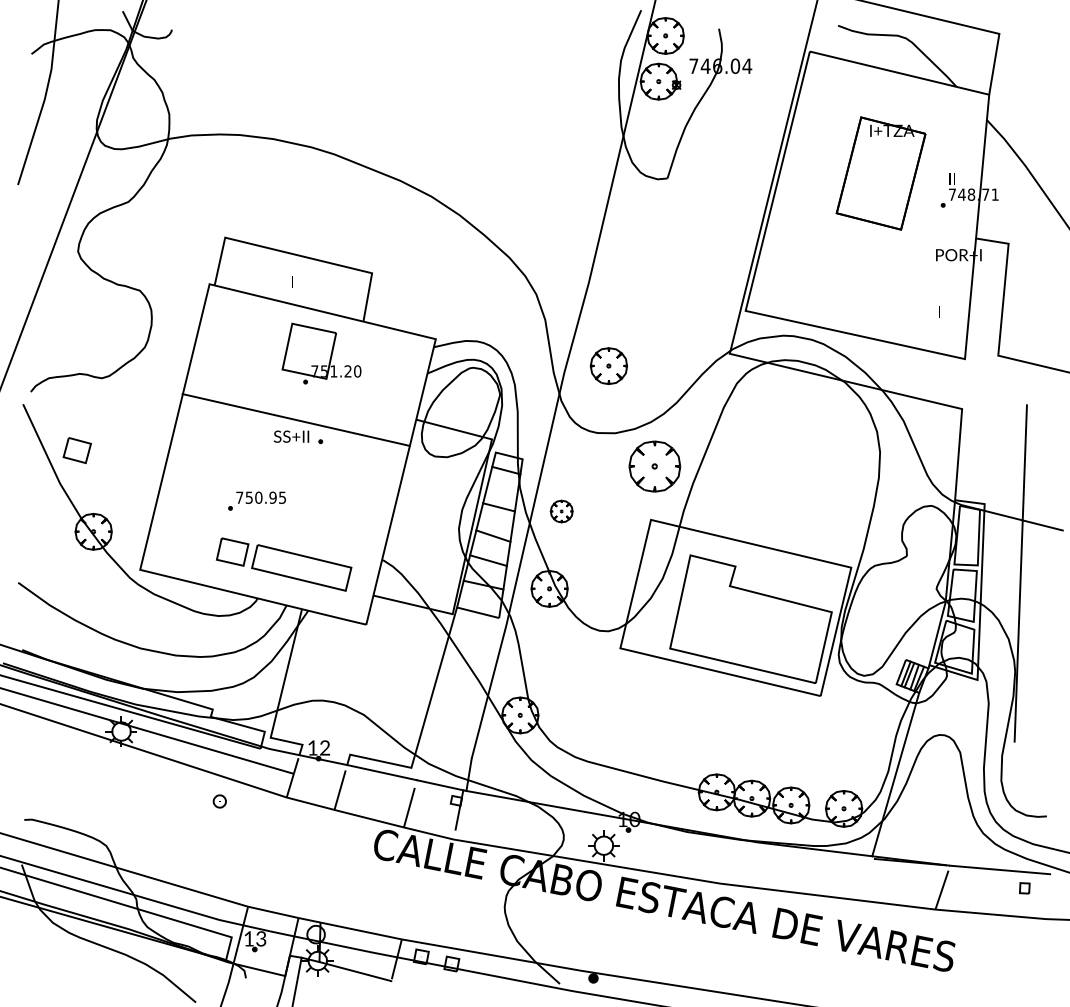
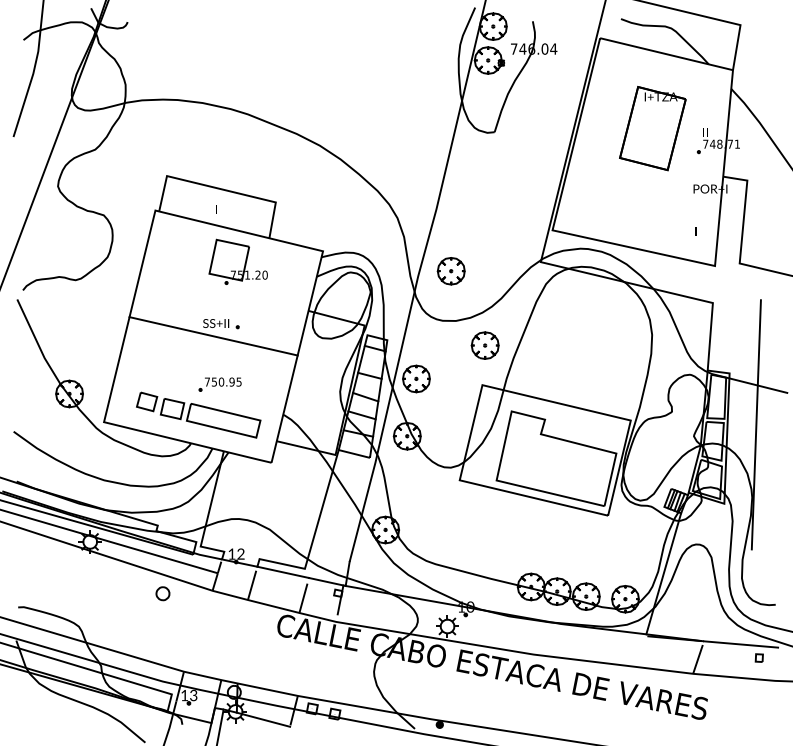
line: (295, 419) -> (213, 335), moved
part: (76, 450) -> (146, 401), moved
part: (654, 466) -> (485, 345), size x0.71
part: (256, 500) -> (219, 384), moved
part: (561, 511) -> (416, 378), size x1.67
part: (219, 801) -> (162, 593), size x1.43

